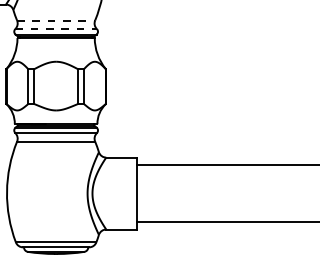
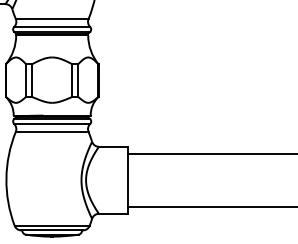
line: (56, 21) -> (52, 19), dashed -> solid
line: (56, 28) -> (52, 26), dashed -> solid

